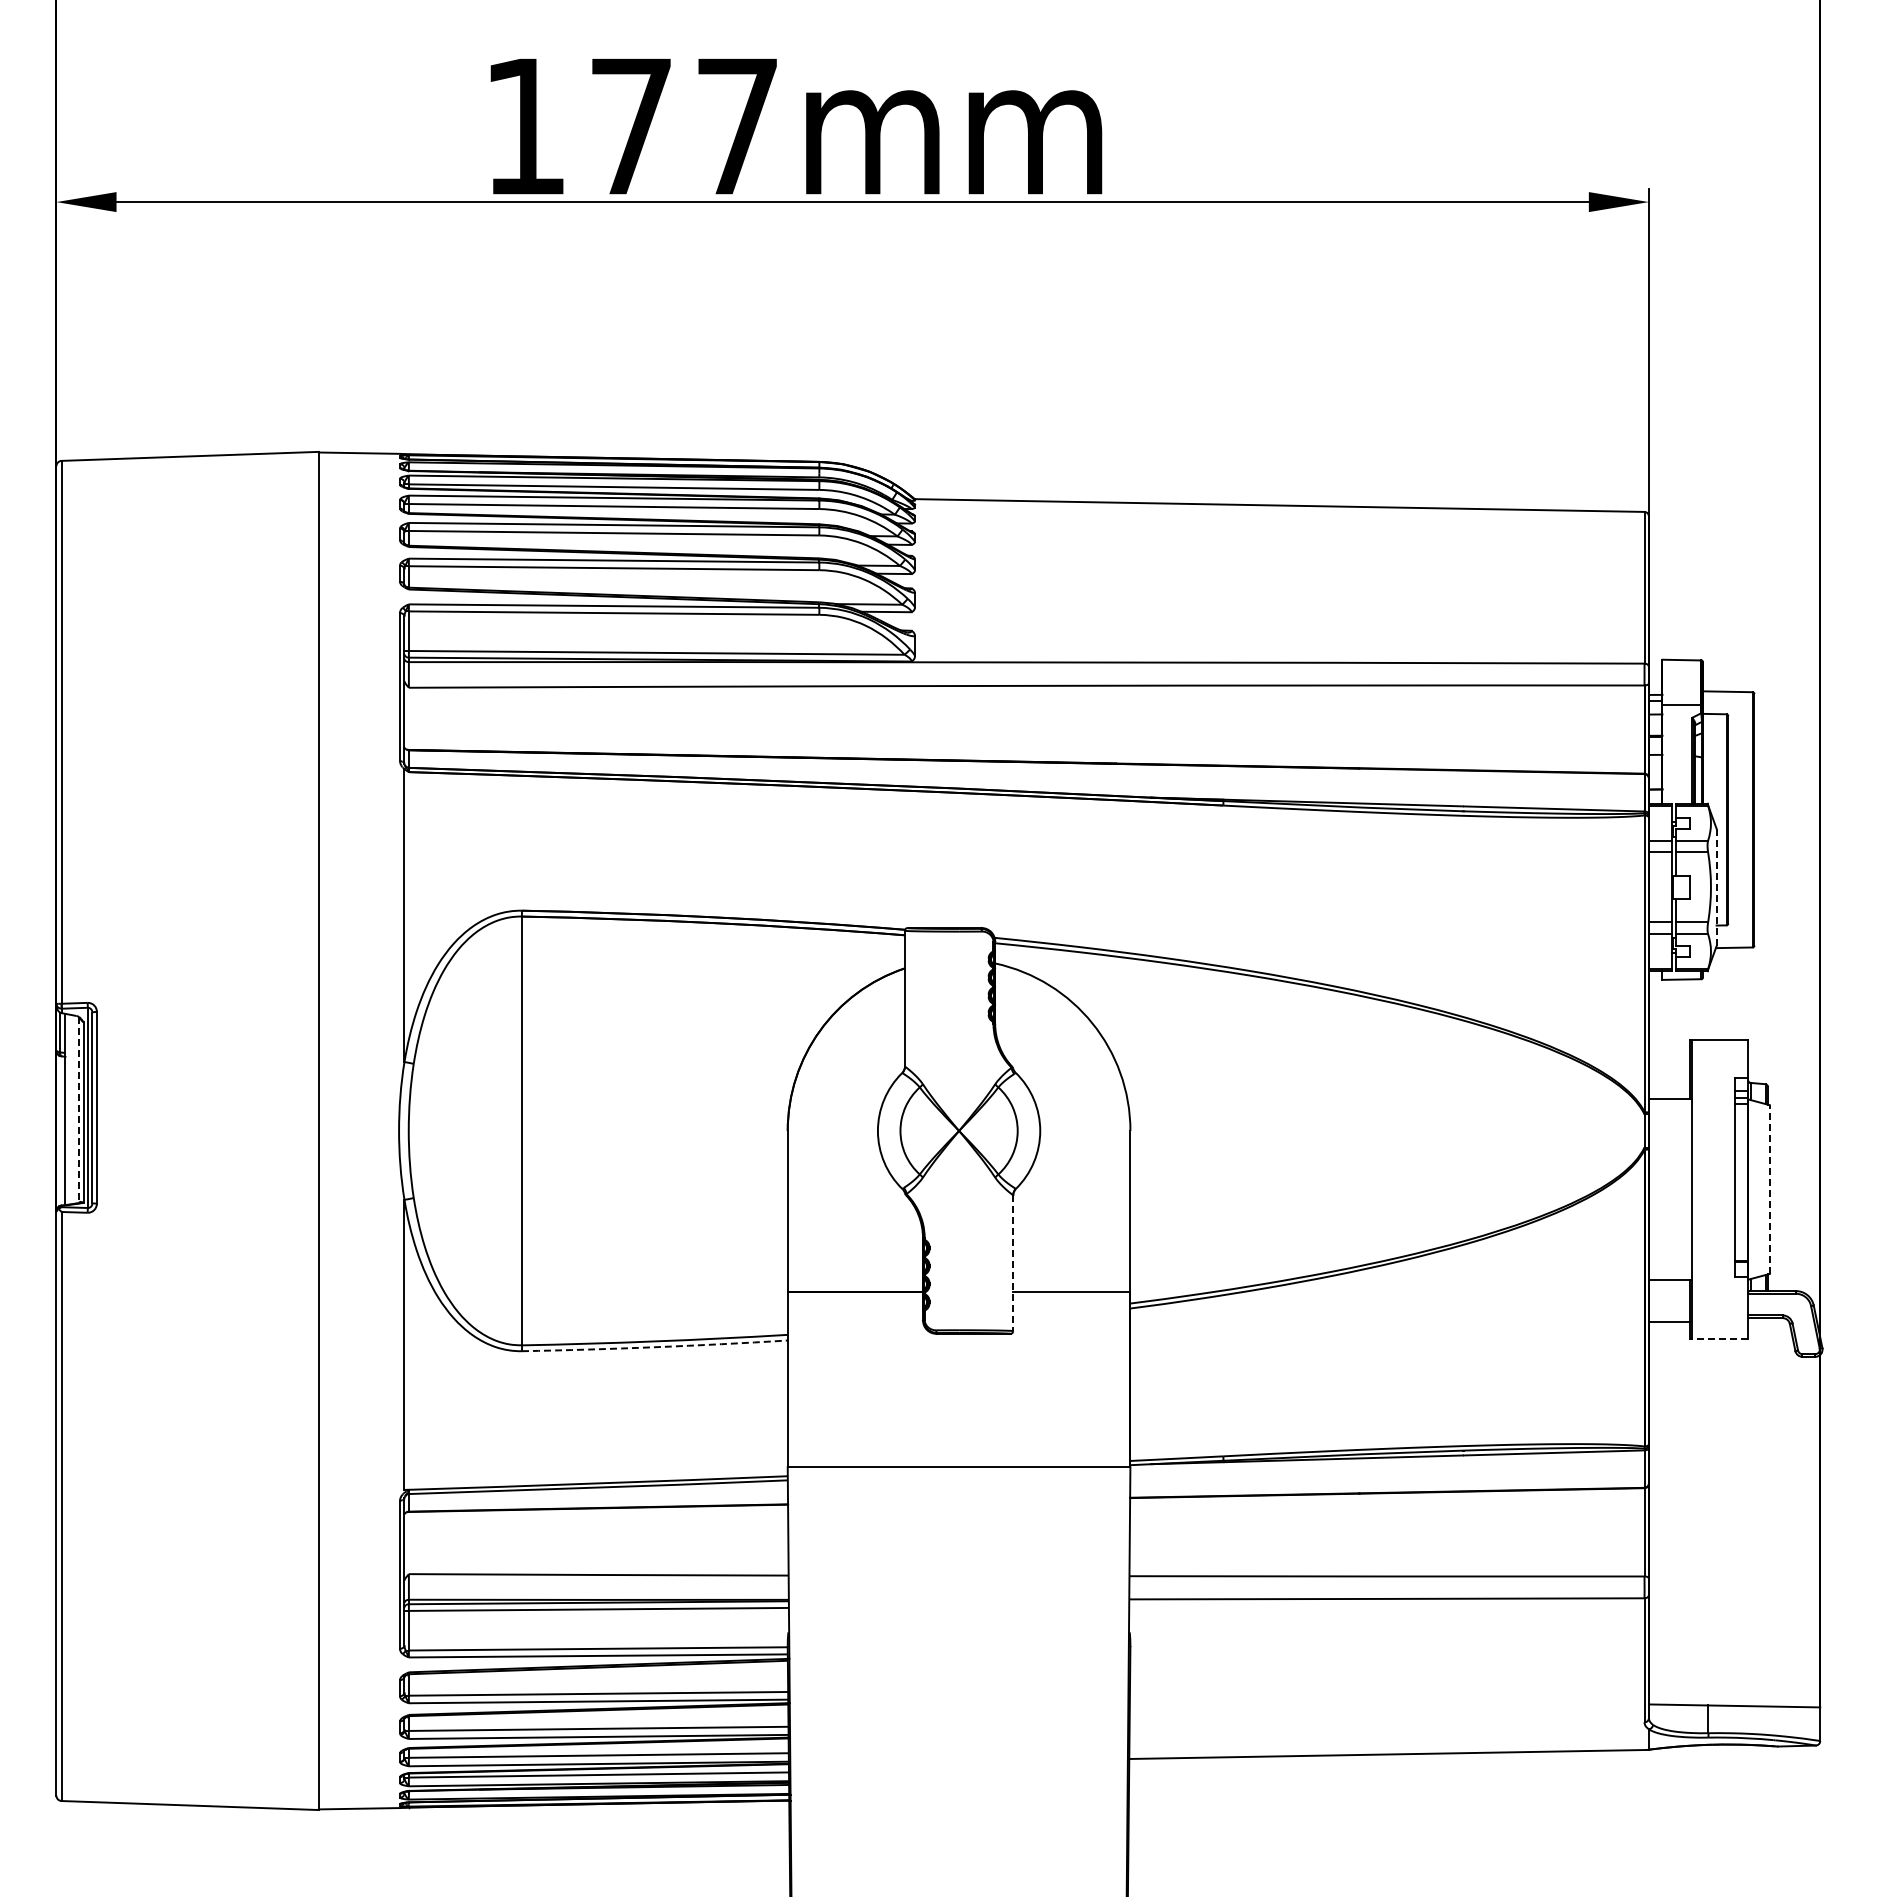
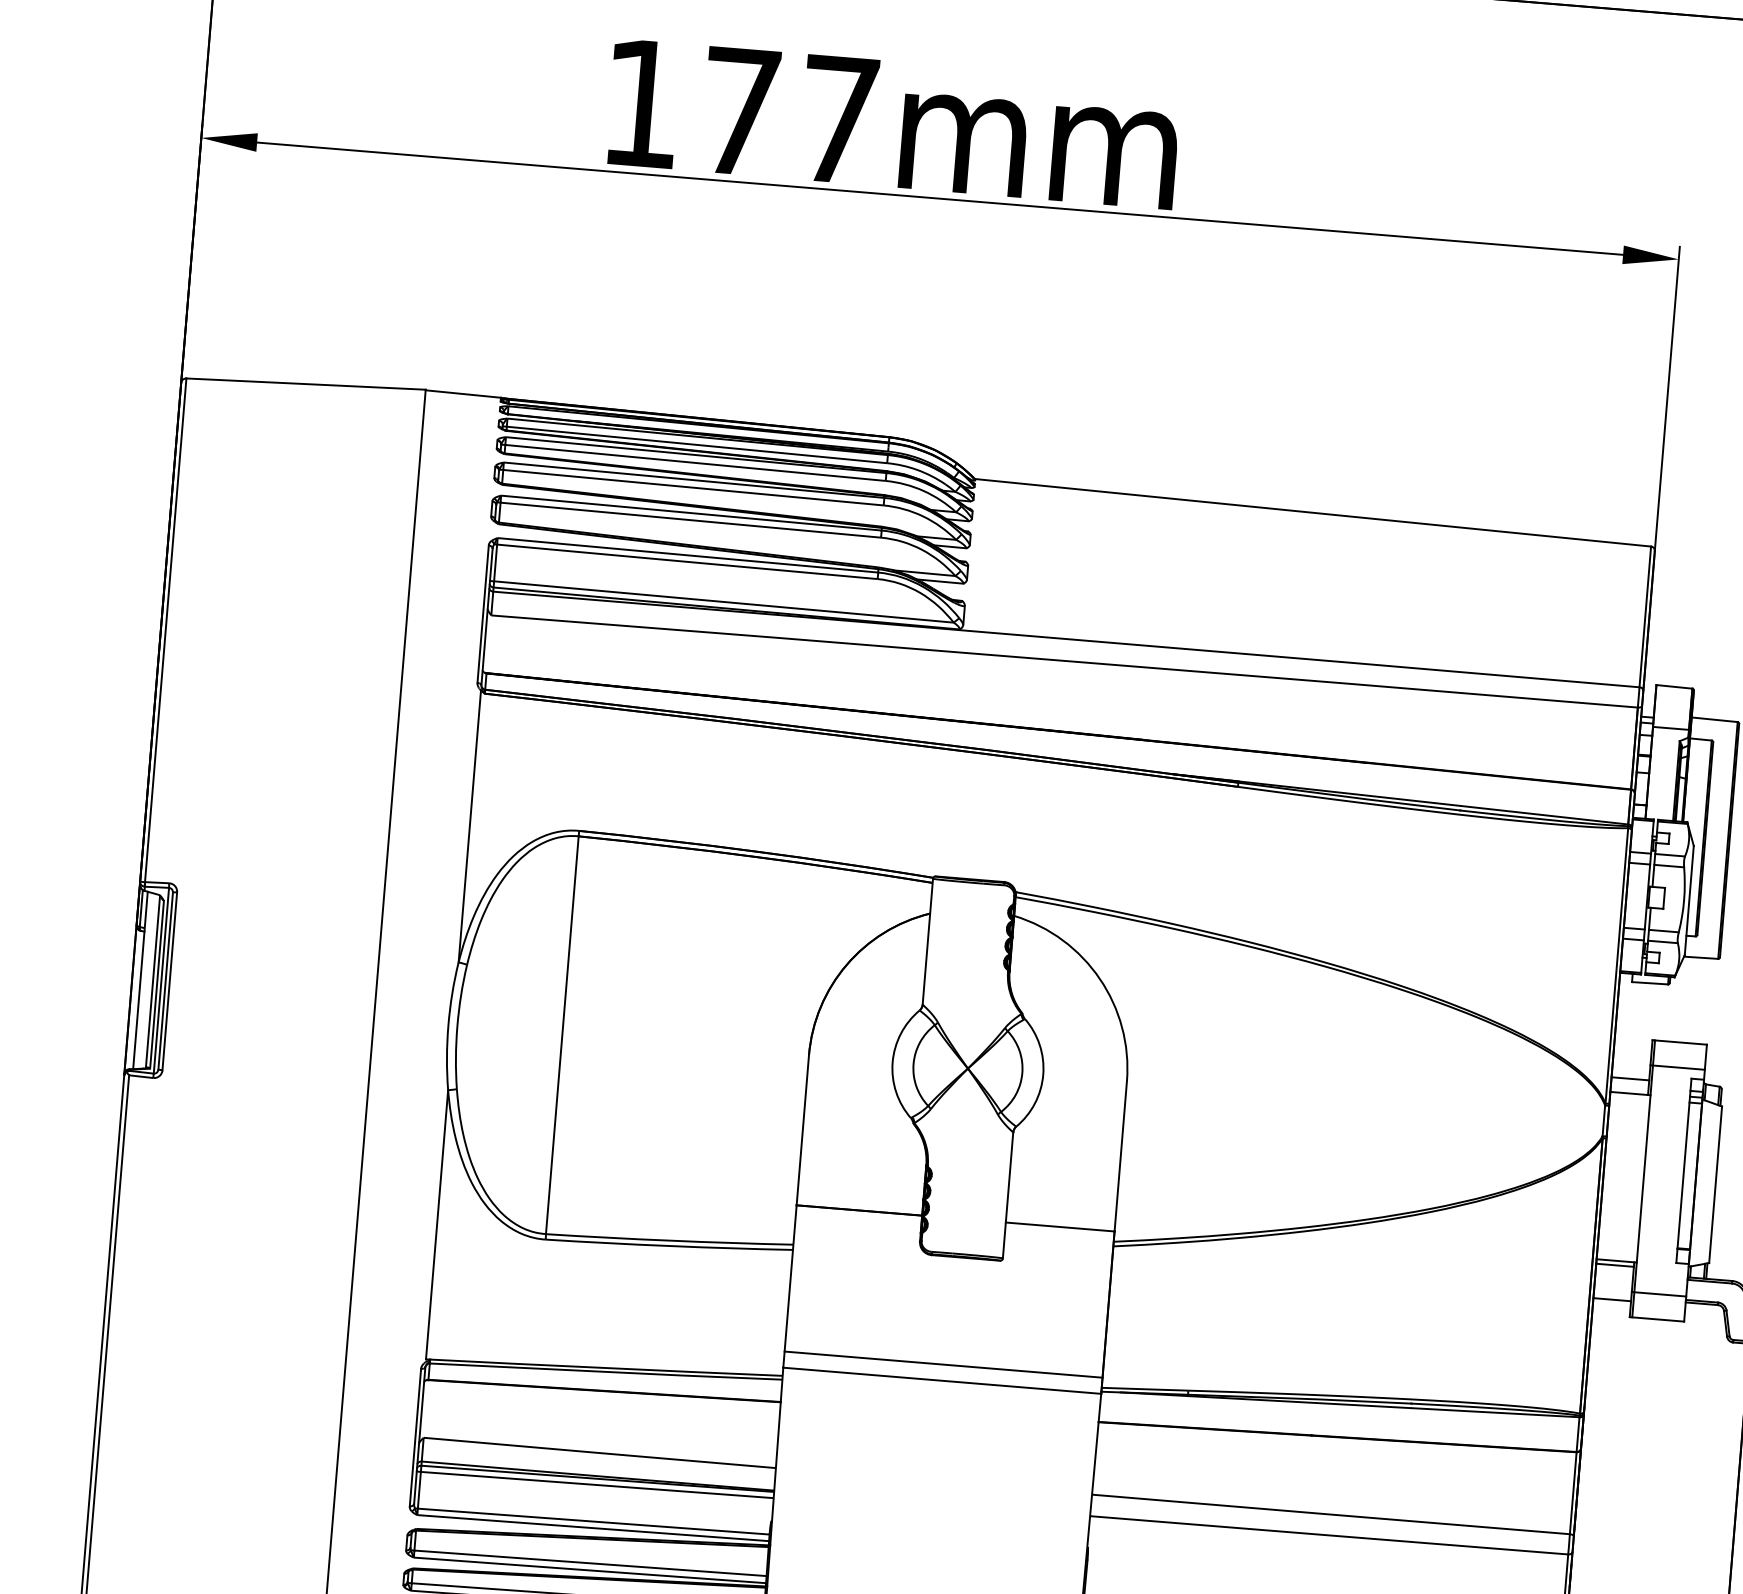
line: (1716, 887) -> (1689, 900), dashed -> solid
line: (1718, 1067) -> (1677, 1067), added
line: (1668, 1083) -> (1629, 1078), added
line: (78, 1109) -> (152, 981), dashed -> solid
line: (1769, 1189) -> (1715, 1184), dashed -> solid
line: (1013, 1263) -> (1008, 1195), dashed -> solid
line: (1668, 1284) -> (1614, 1265), added
line: (1718, 1311) -> (1658, 1294), added
line: (1718, 1338) -> (1656, 1319), dashed -> solid
arc: (654, 1347) -> (668, 1246), dashed -> solid
line: (958, 1450) -> (943, 1365), added

